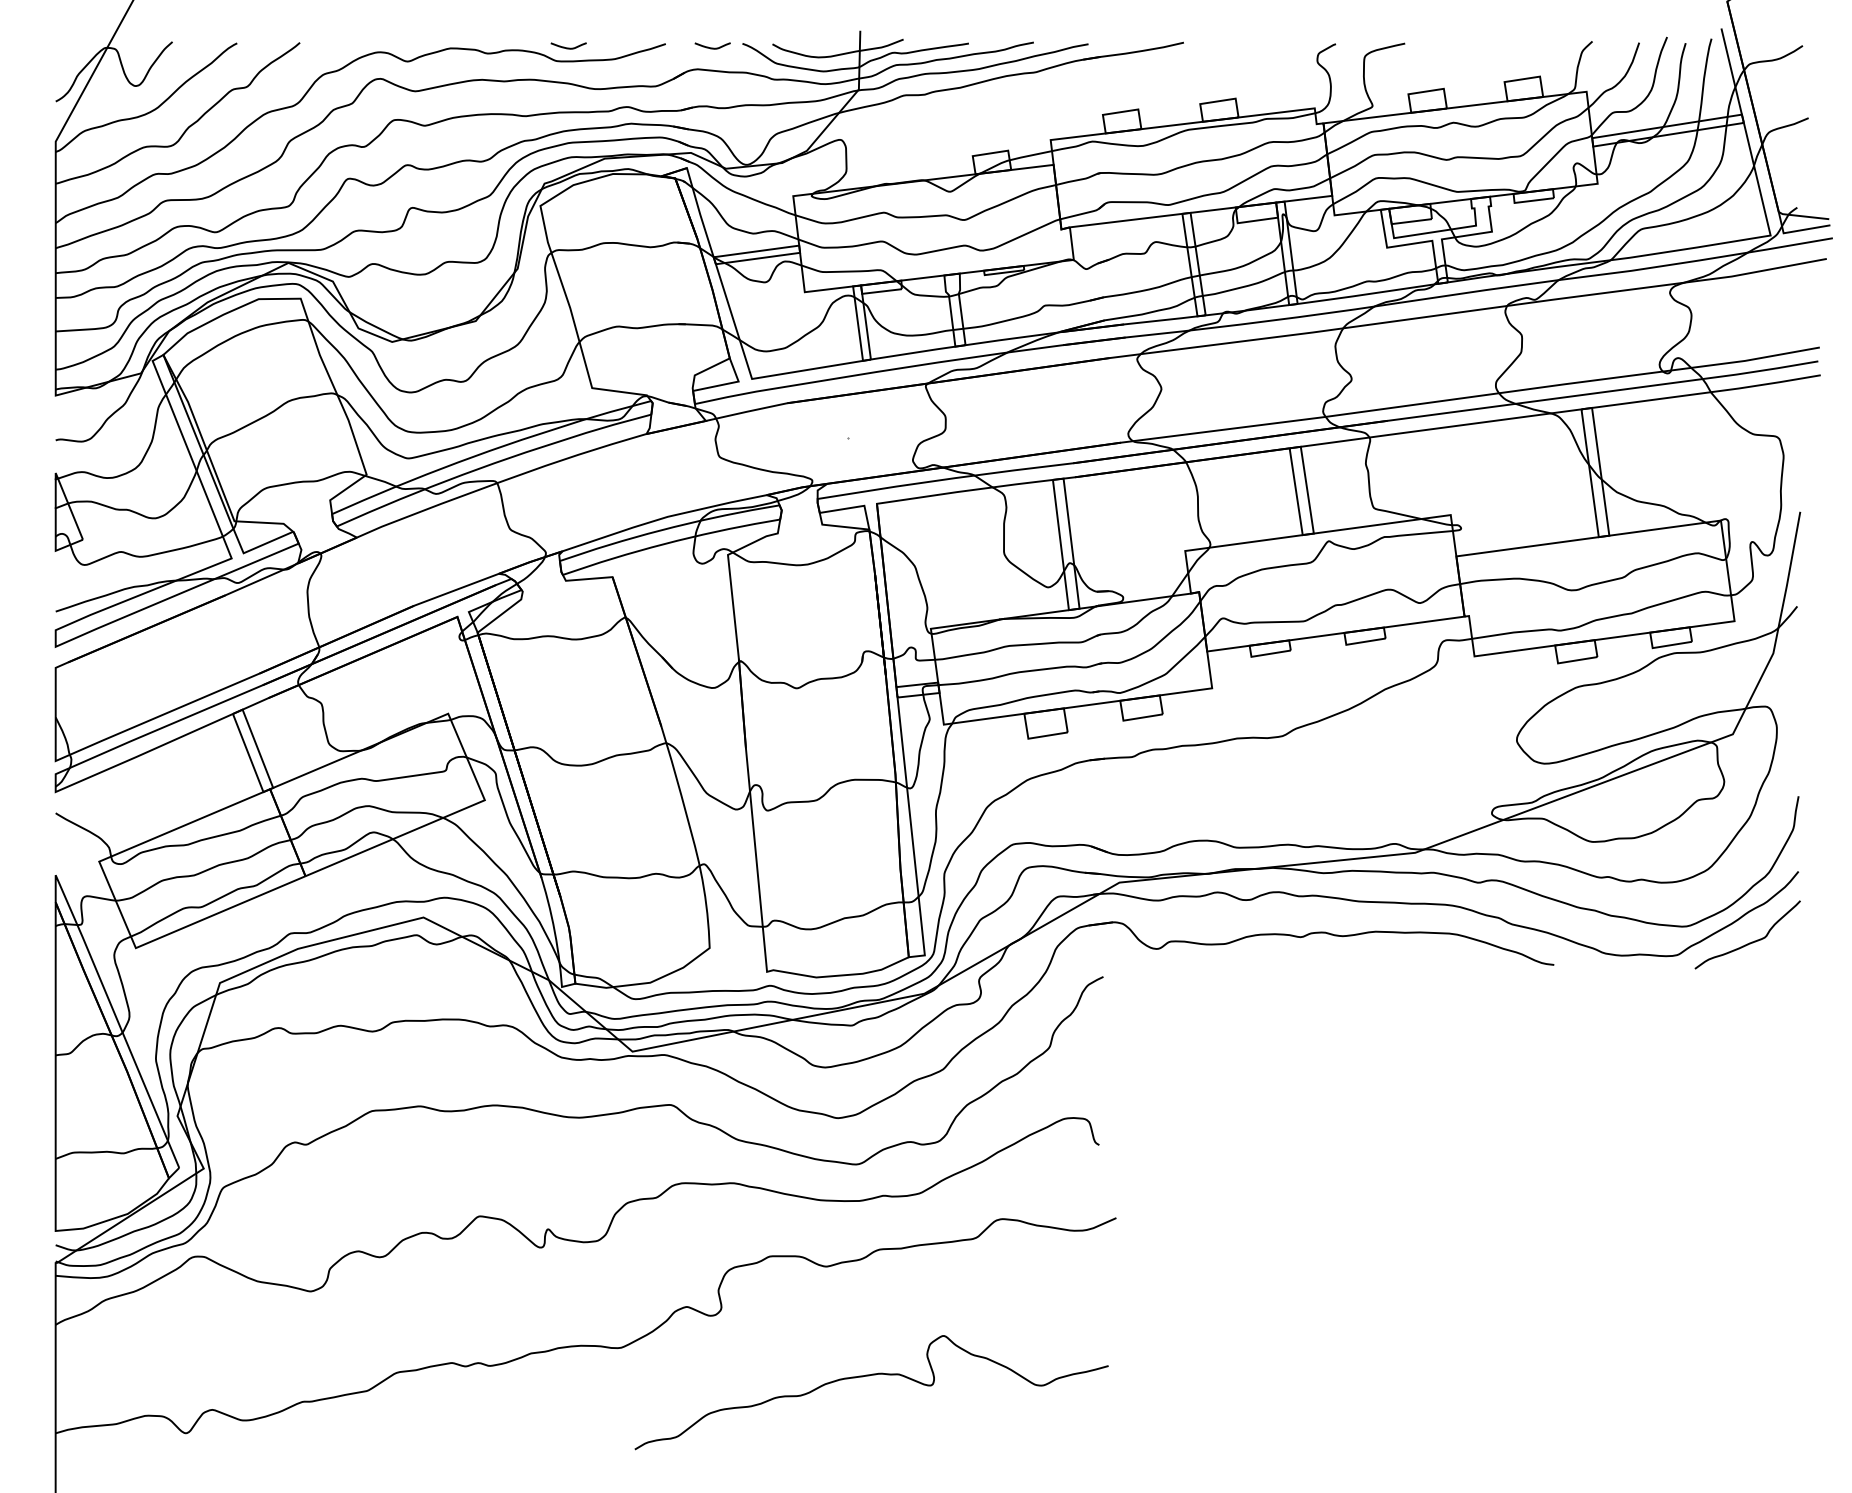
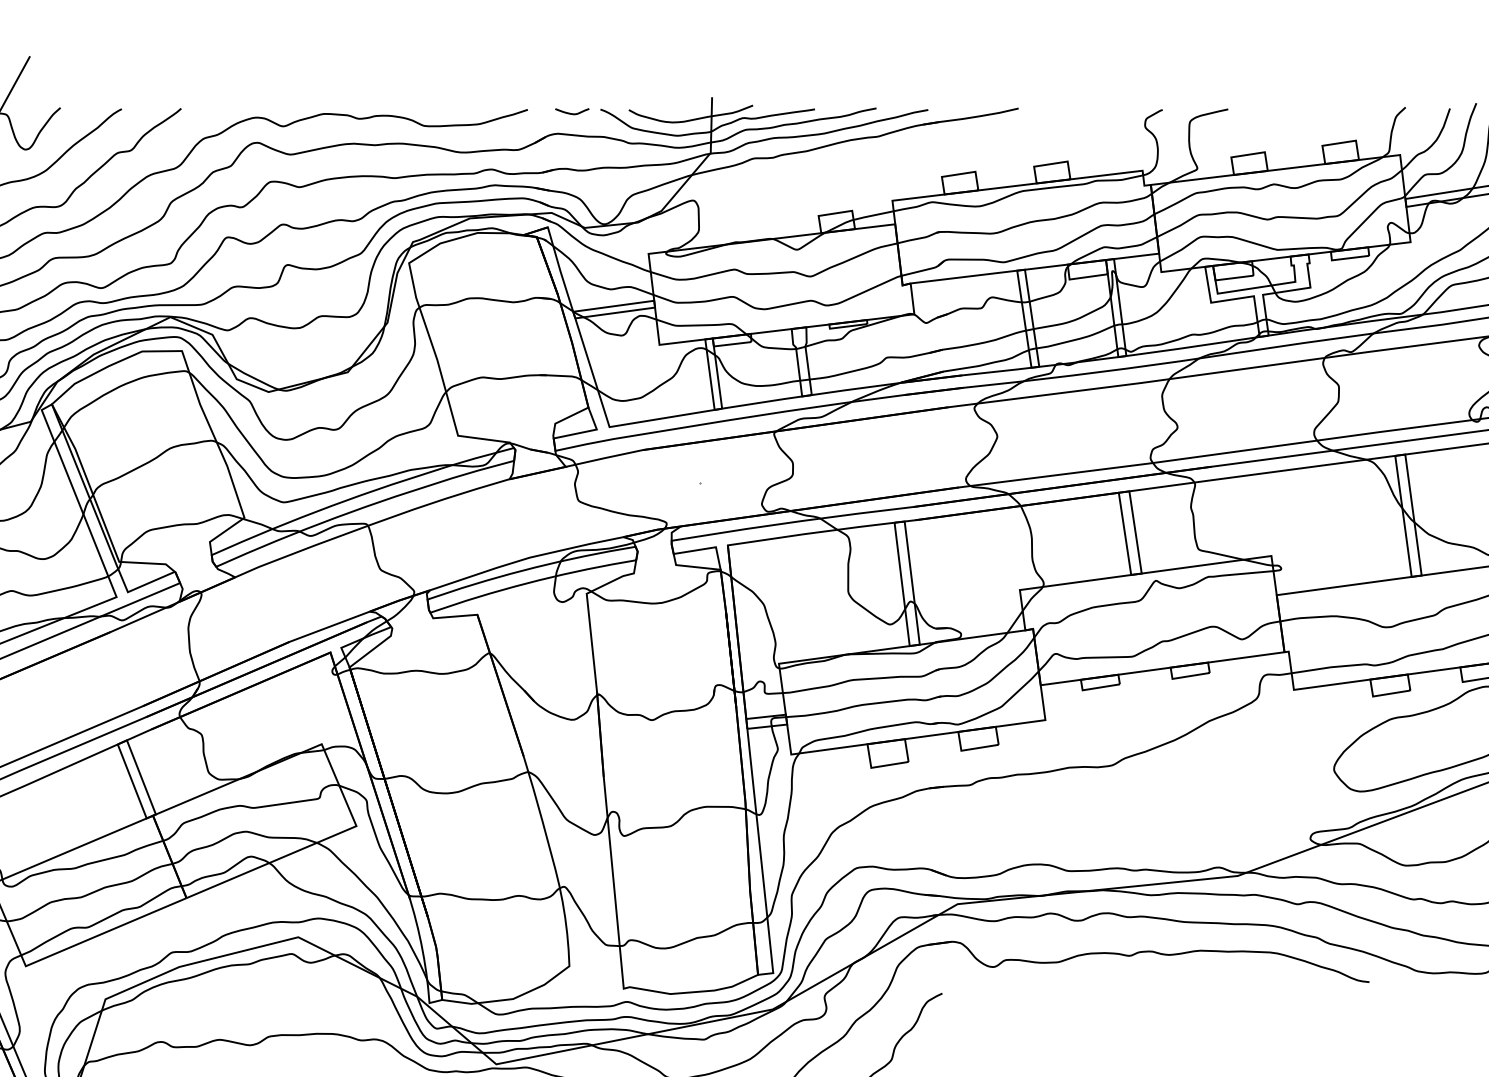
curve: (568, 47) -> (435, 113), removed

